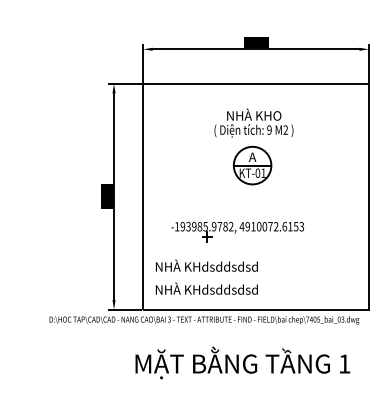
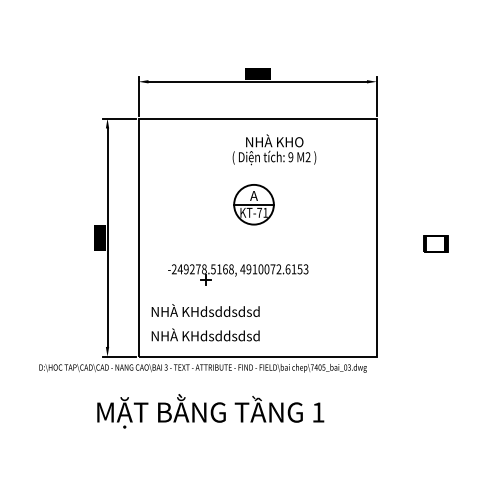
text: (253, 122) -> (274, 149), moved
text: (257, 172) -> (259, 212), KT-01 -> KT-71
text: (203, 226) -> (202, 269), -193985.9782, -> -249278.5168,
text: (242, 363) -> (210, 411), moved

